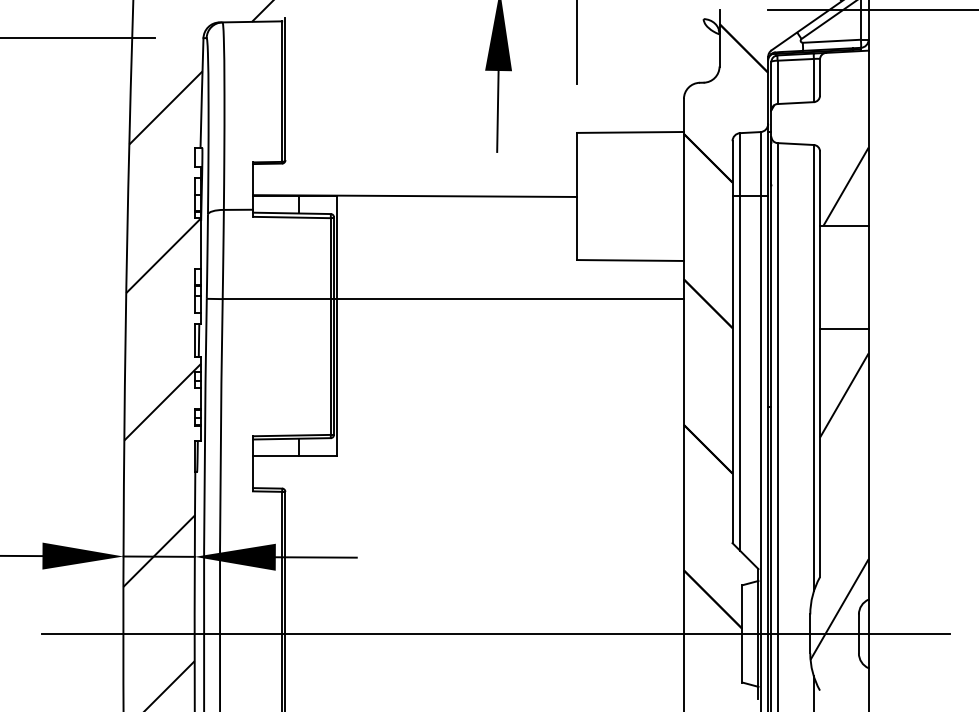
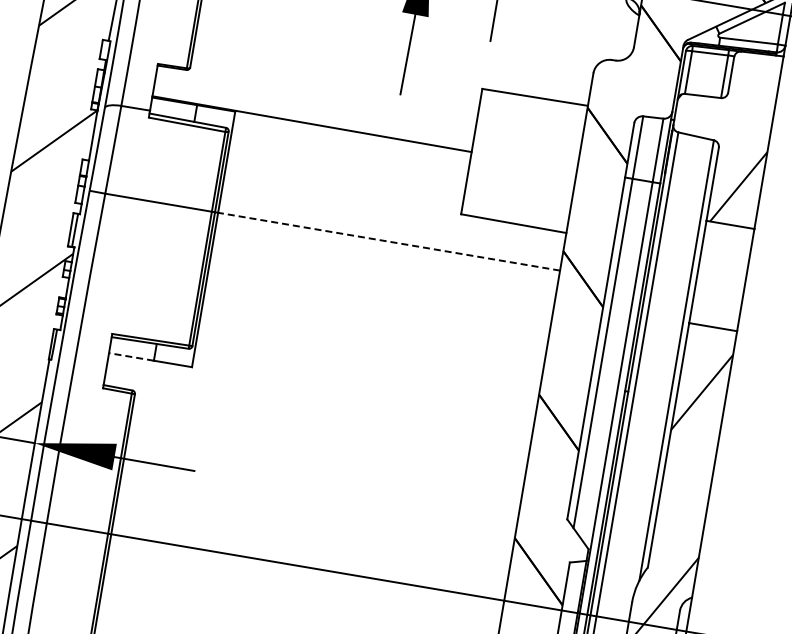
line: (510, 299) -> (389, 242), solid -> dashed
line: (275, 455) -> (131, 356), solid -> dashed

